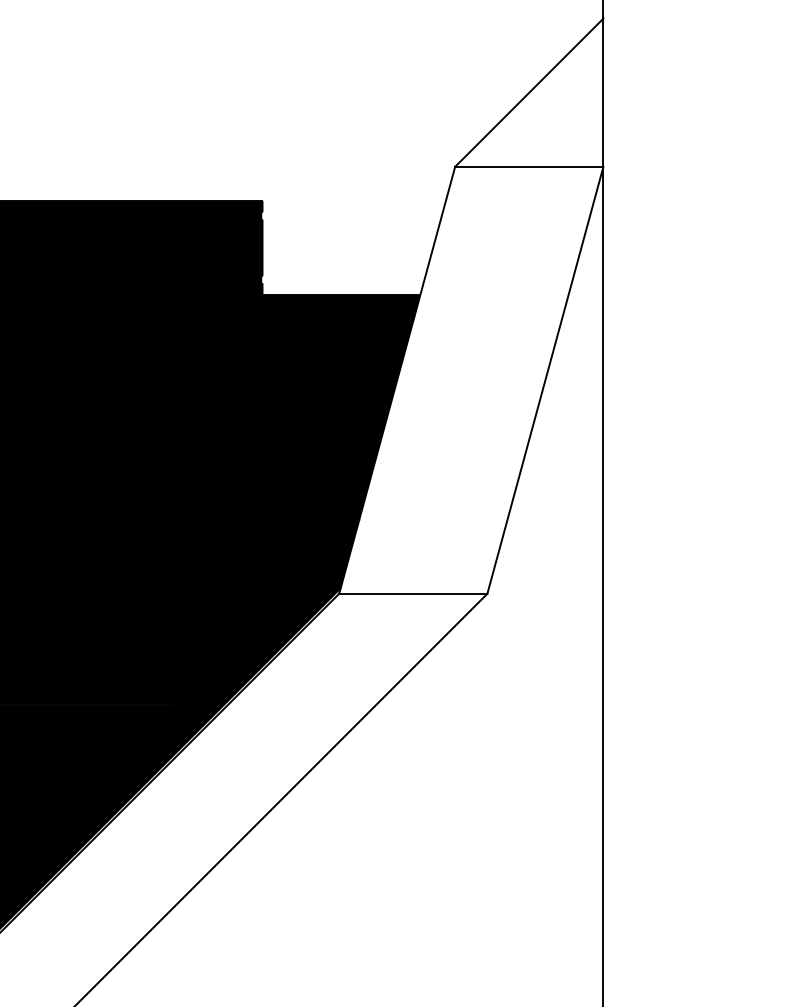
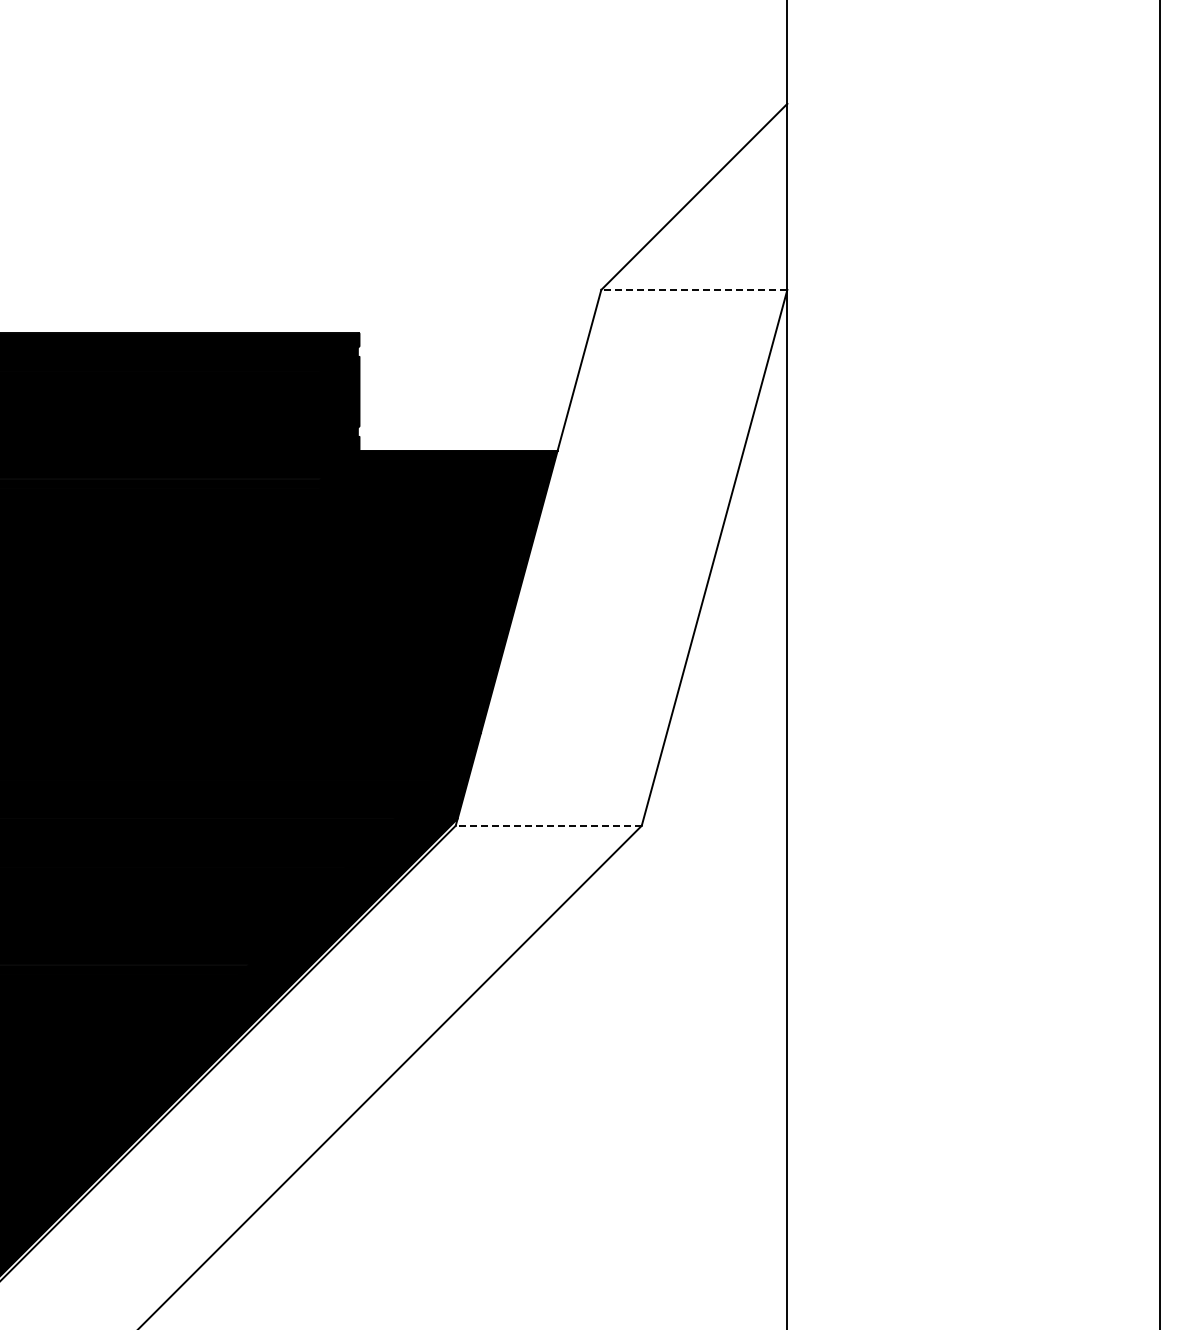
line: (528, 166) -> (693, 289), solid -> dashed
line: (413, 593) -> (548, 825), solid -> dashed

